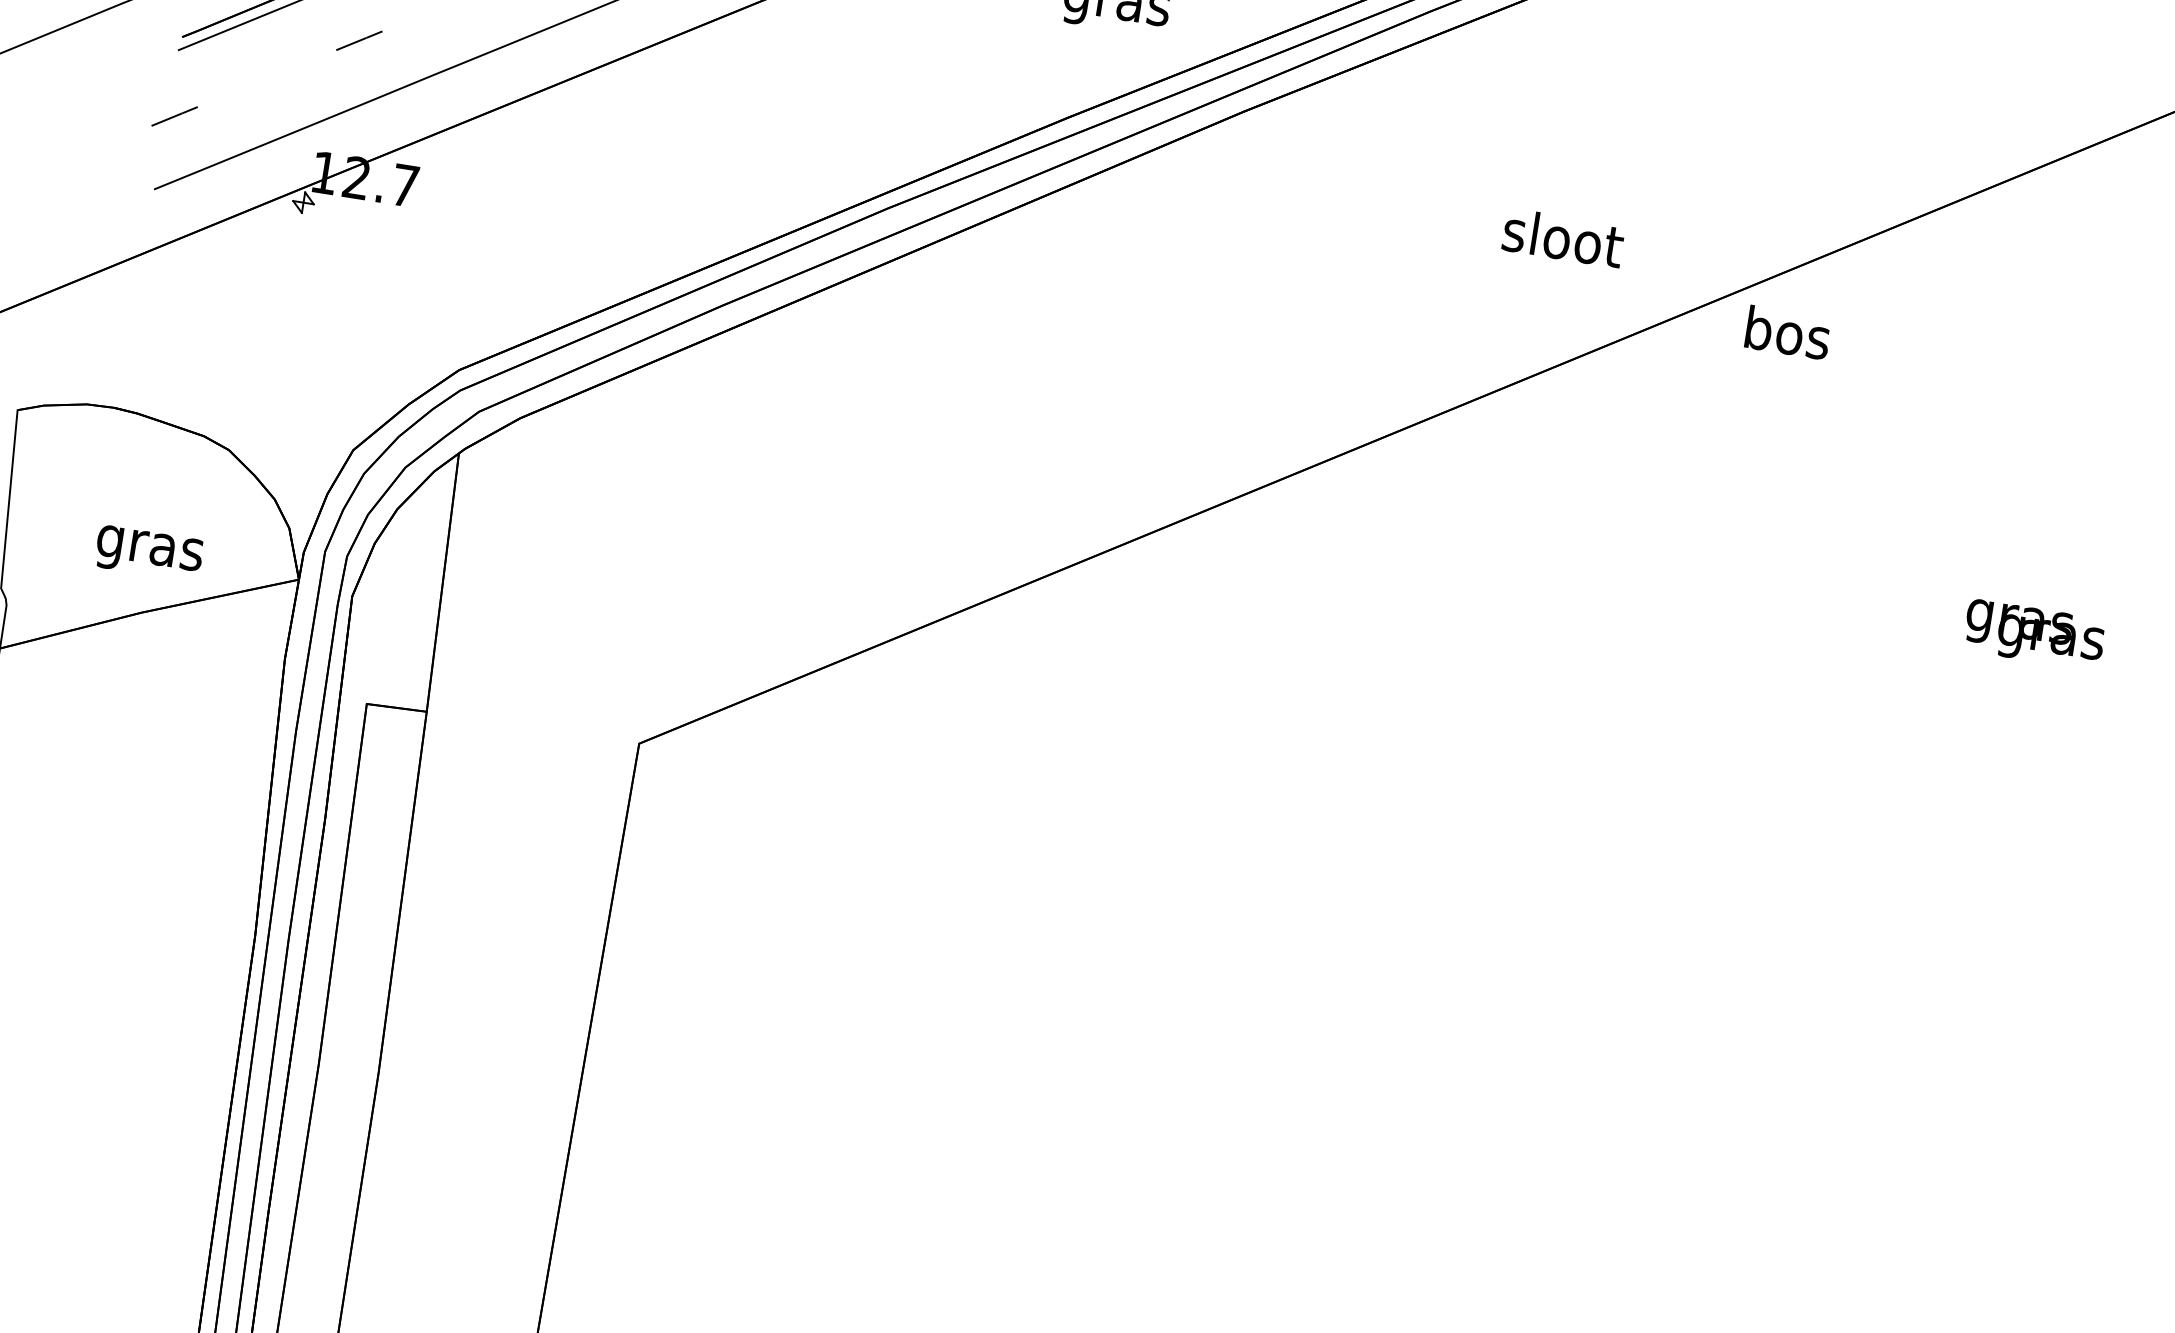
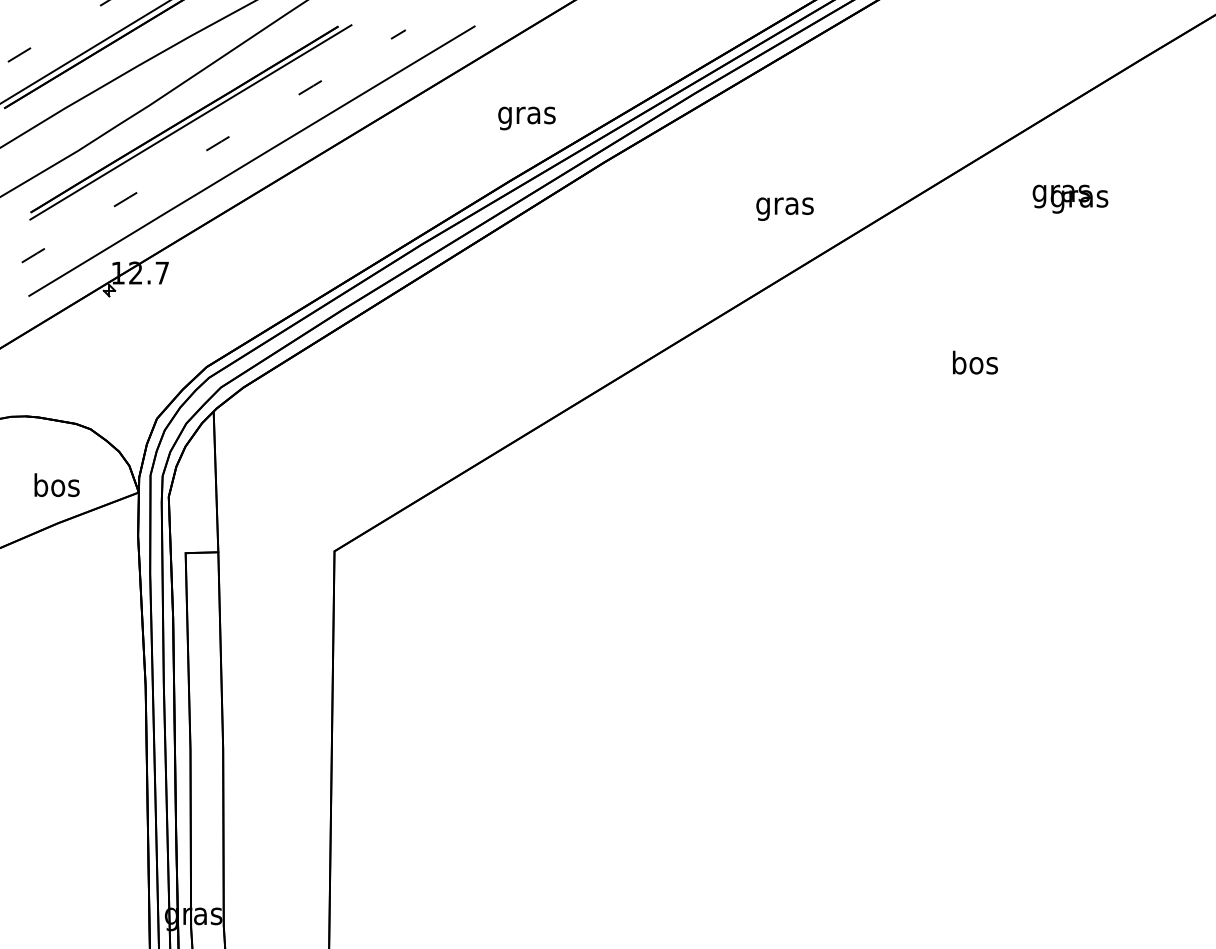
text: (1563, 242) -> (785, 205), sloot -> gras
text: (1788, 332) -> (975, 362), moved
text: (149, 548) -> (56, 488), gras -> bos
text: (2034, 633) -> (1070, 198), moved

